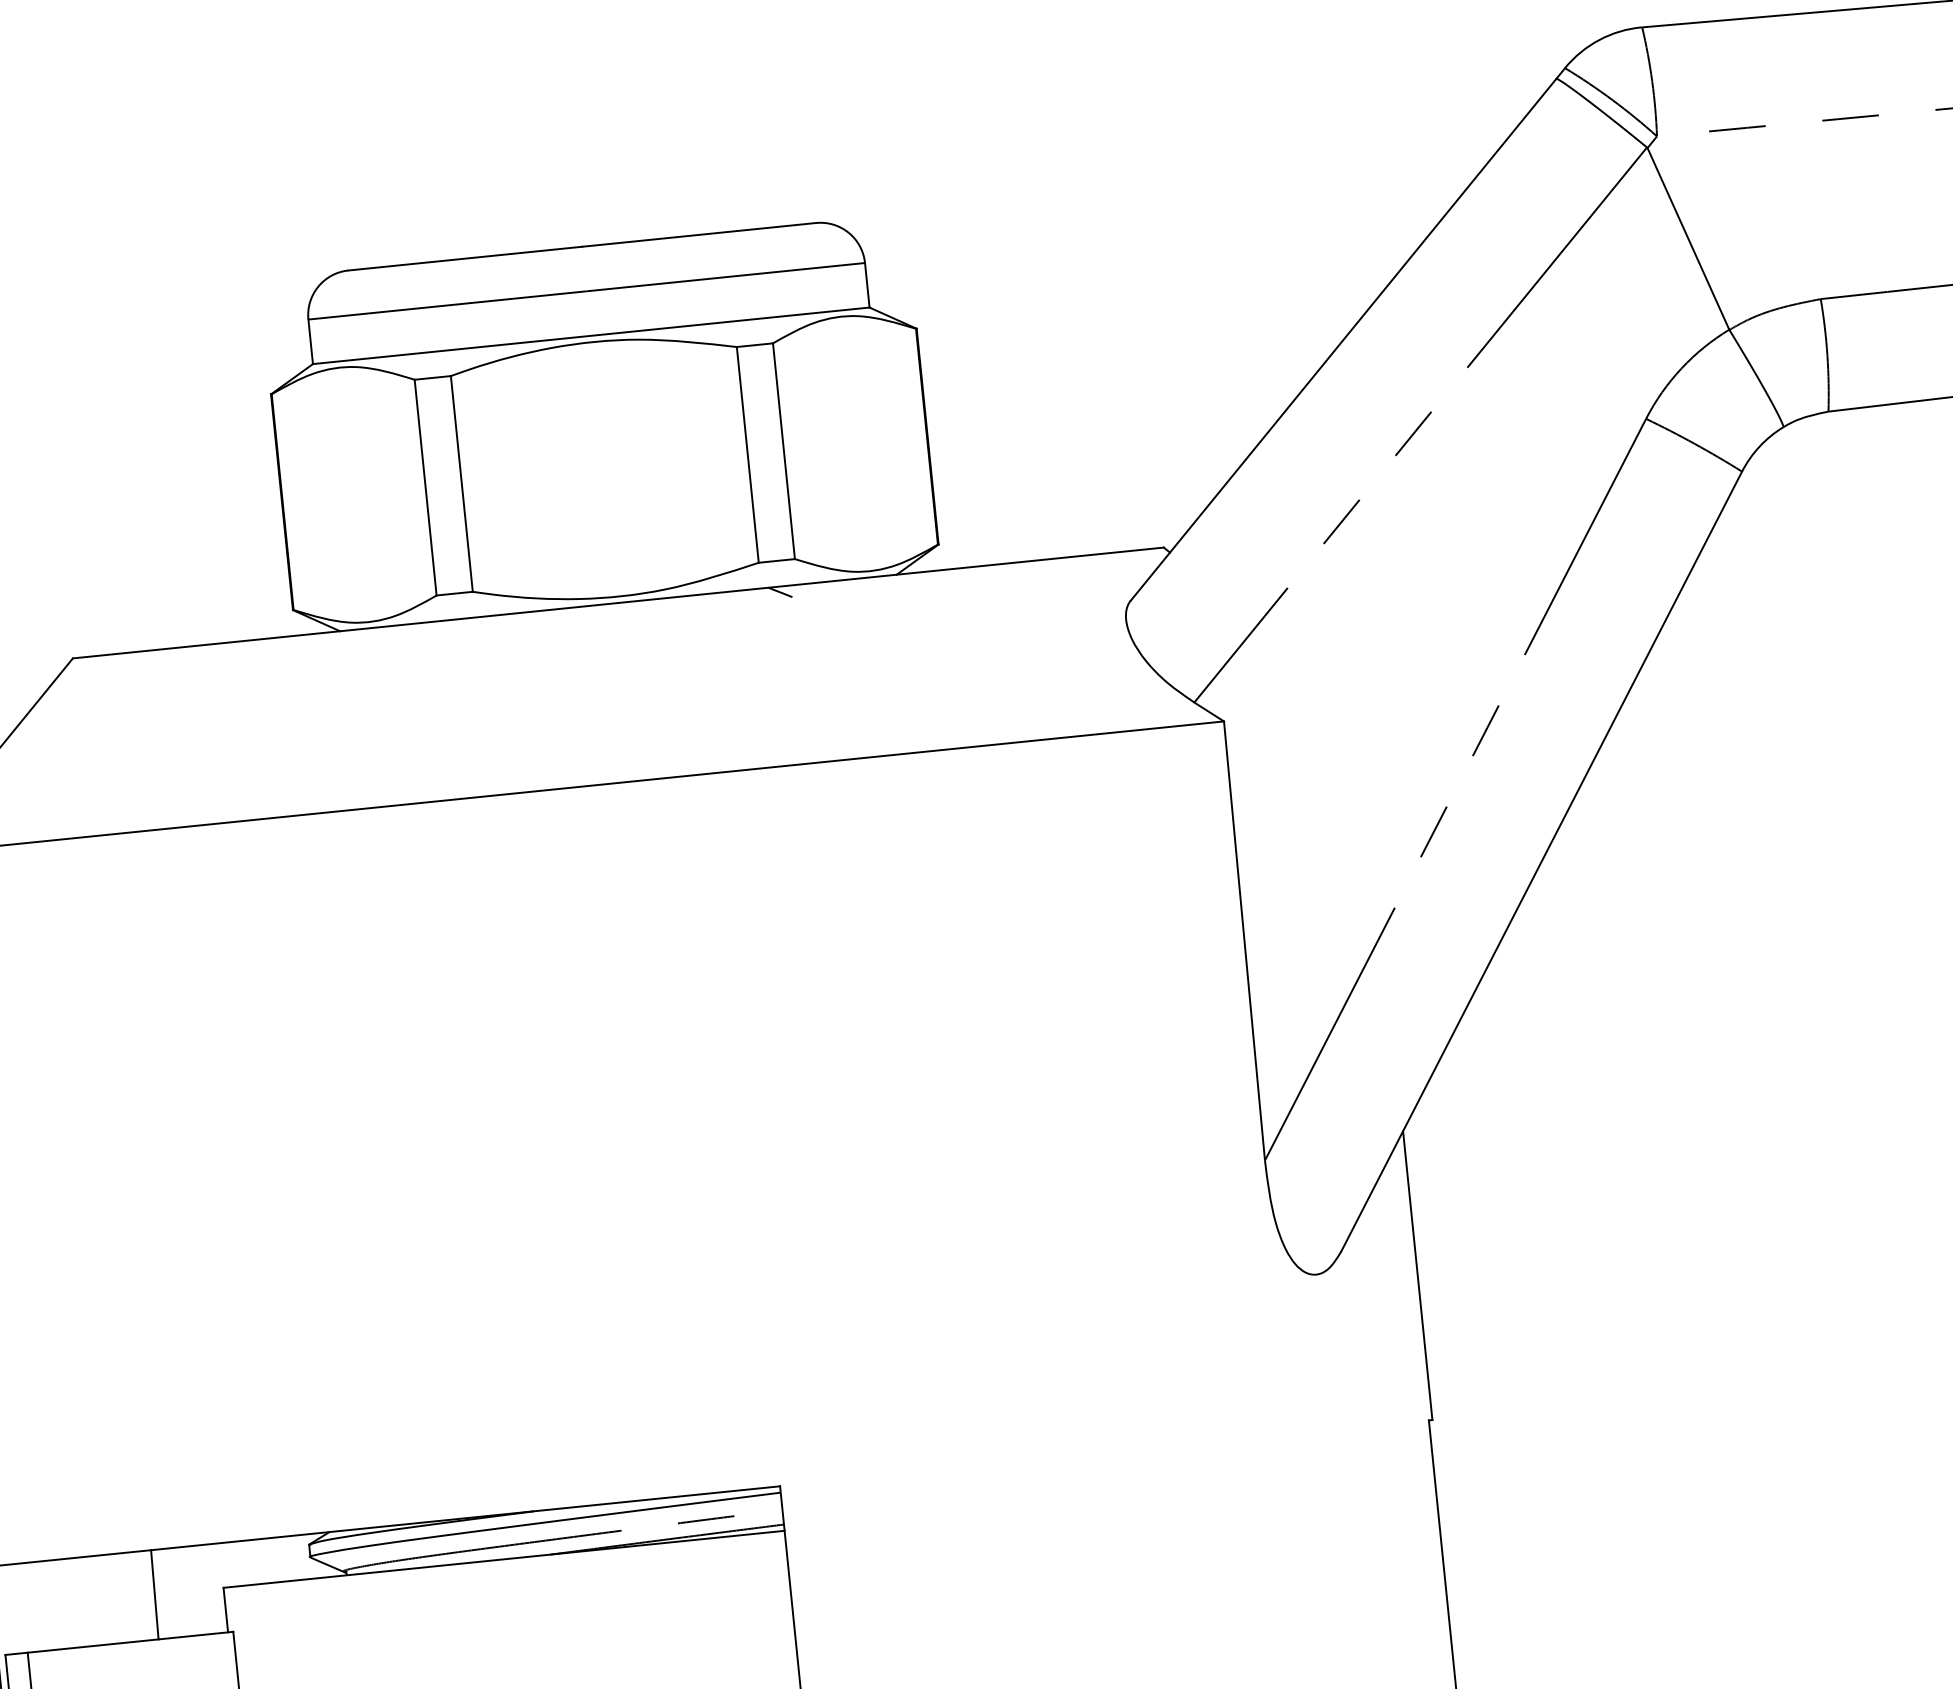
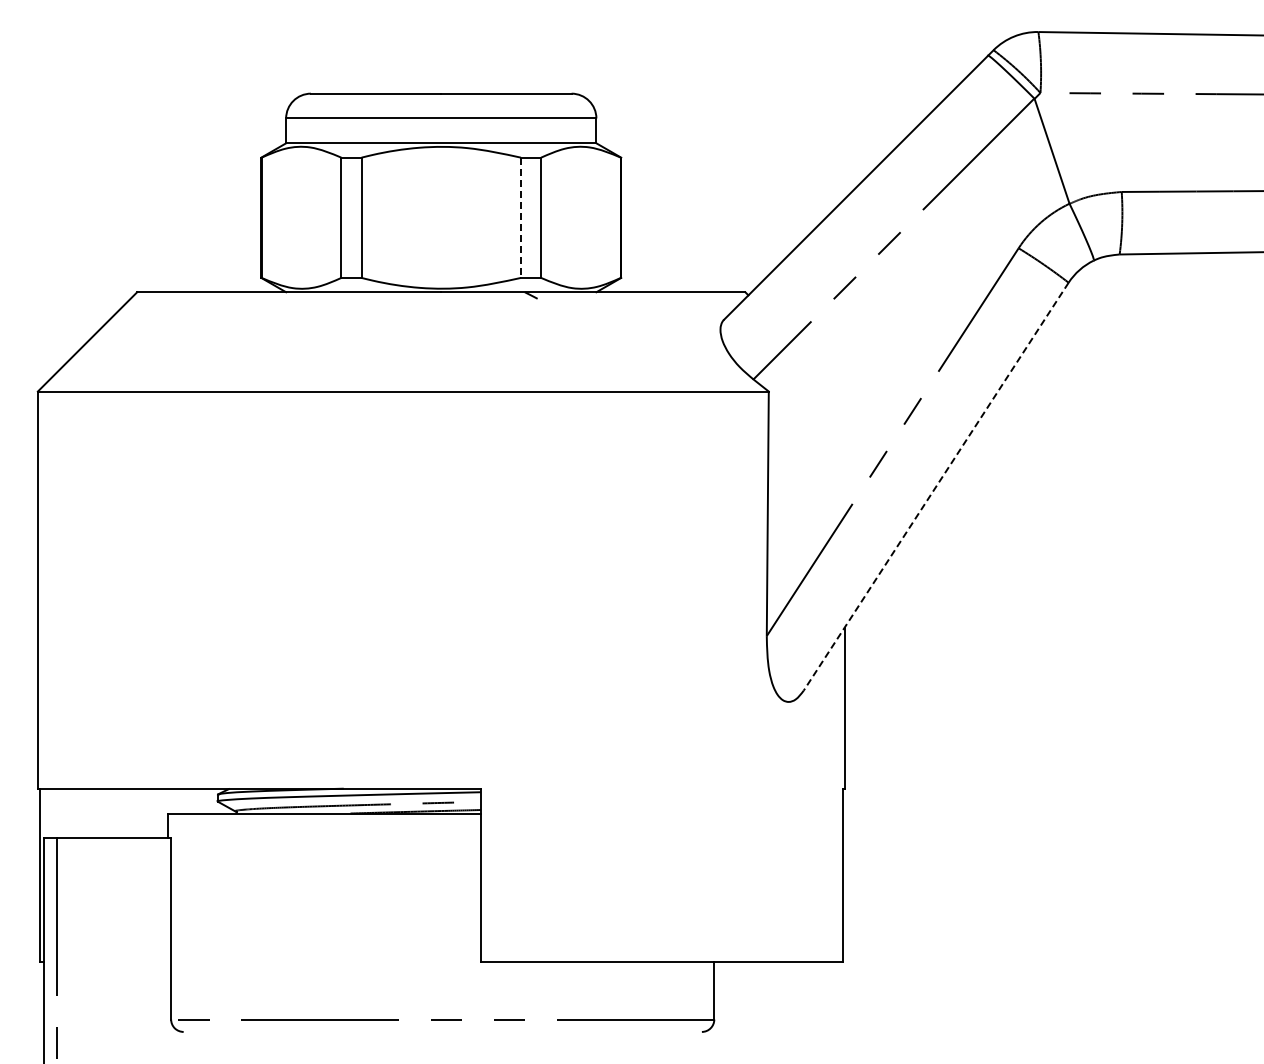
line: (747, 456) -> (520, 218), solid -> dashed
line: (1540, 863) -> (935, 487), solid -> dashed
line: (154, 1594) -> (129, 813), removed

